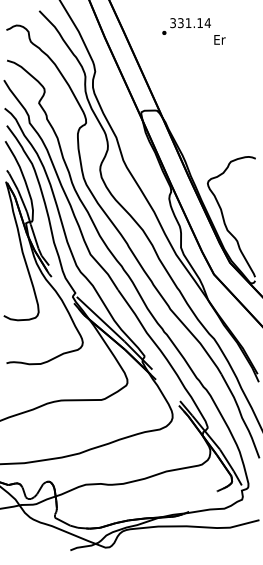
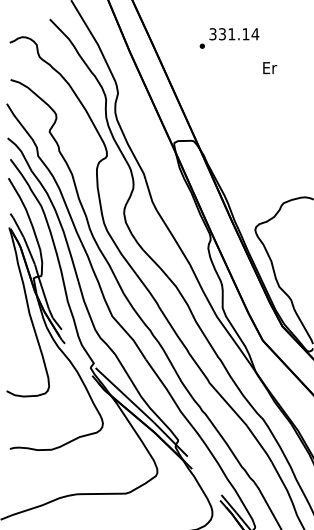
text: (219, 39) -> (269, 67), moved

